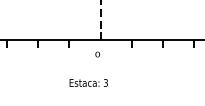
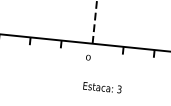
text: (88, 82) -> (102, 87), moved

